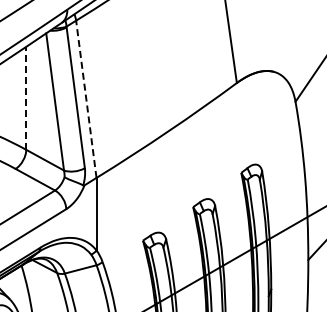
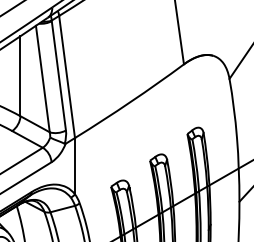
line: (26, 98) -> (20, 76), dashed -> solid
line: (86, 98) -> (67, 76), dashed -> solid

